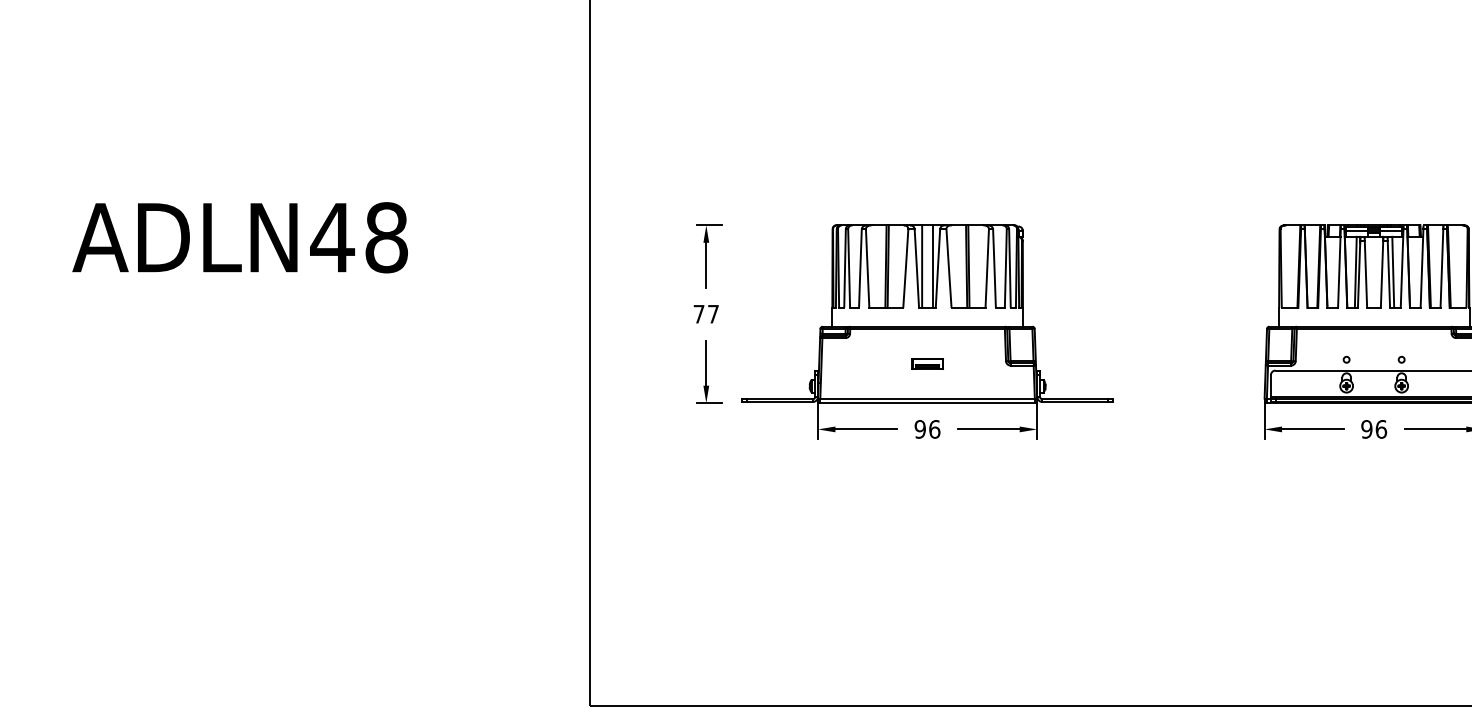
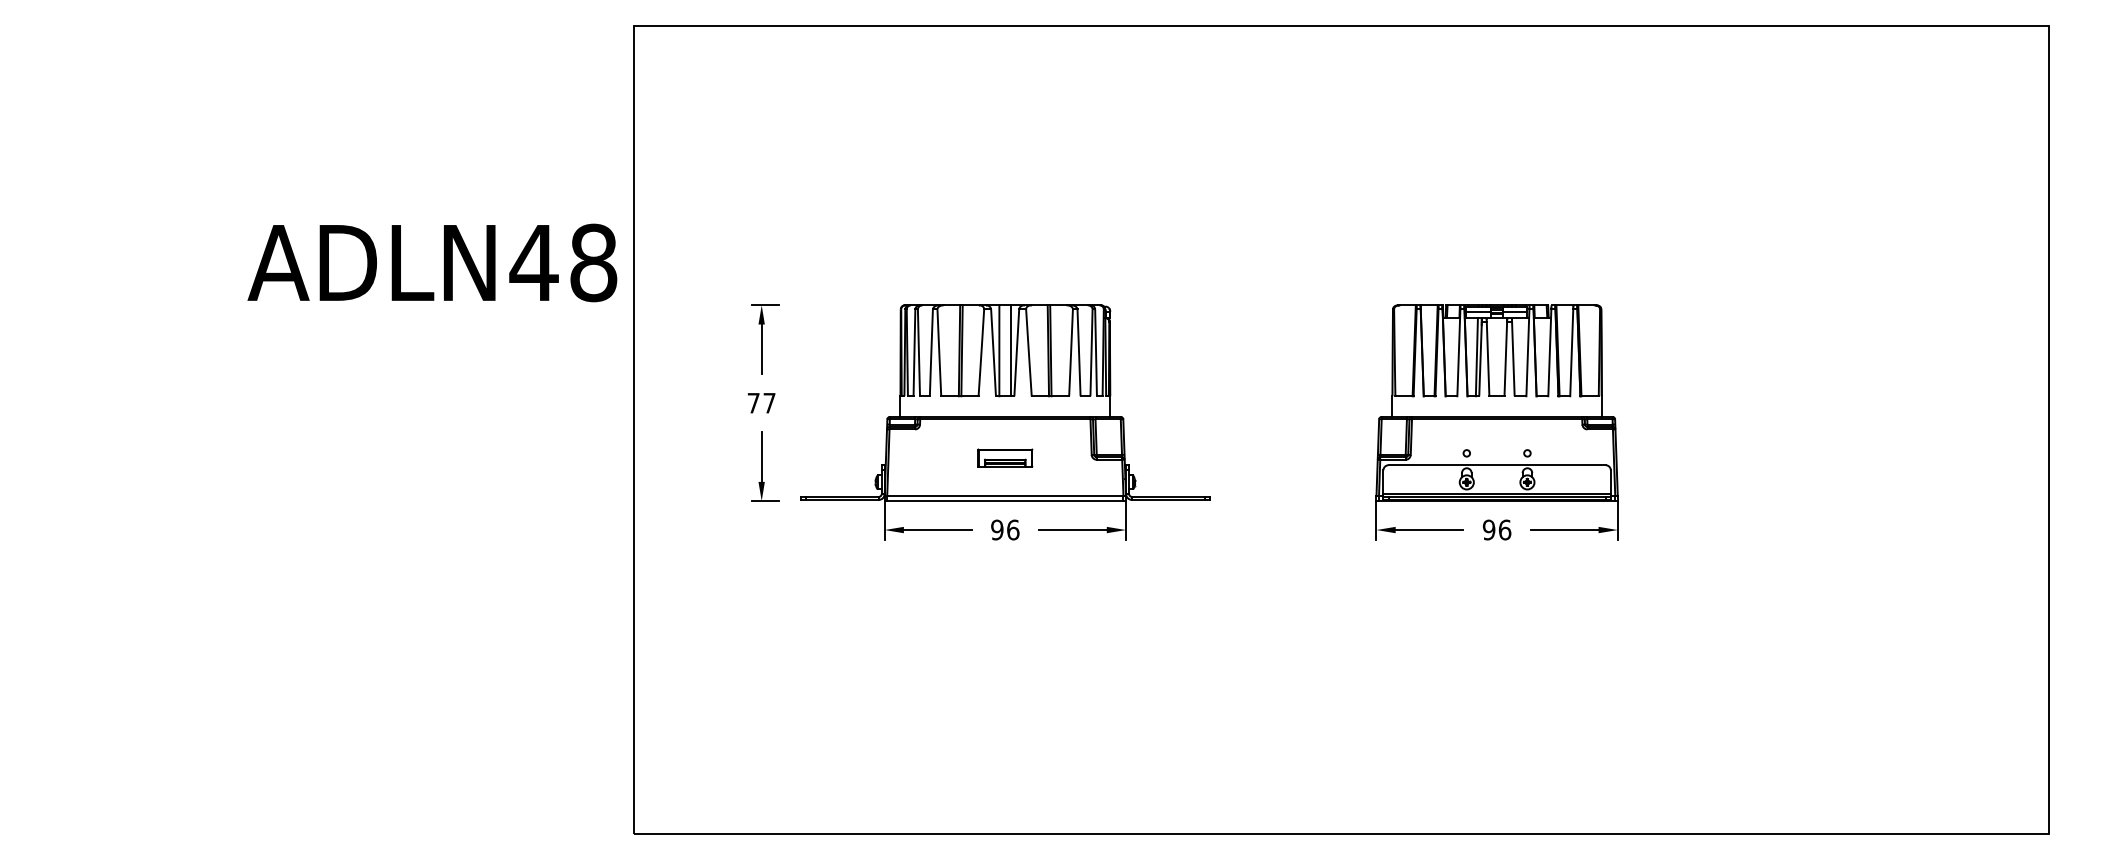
text: (240, 237) -> (432, 262), moved
line: (1393, 271) -> (1518, 356), removed
part: (927, 363) -> (1005, 457), size x1.6

